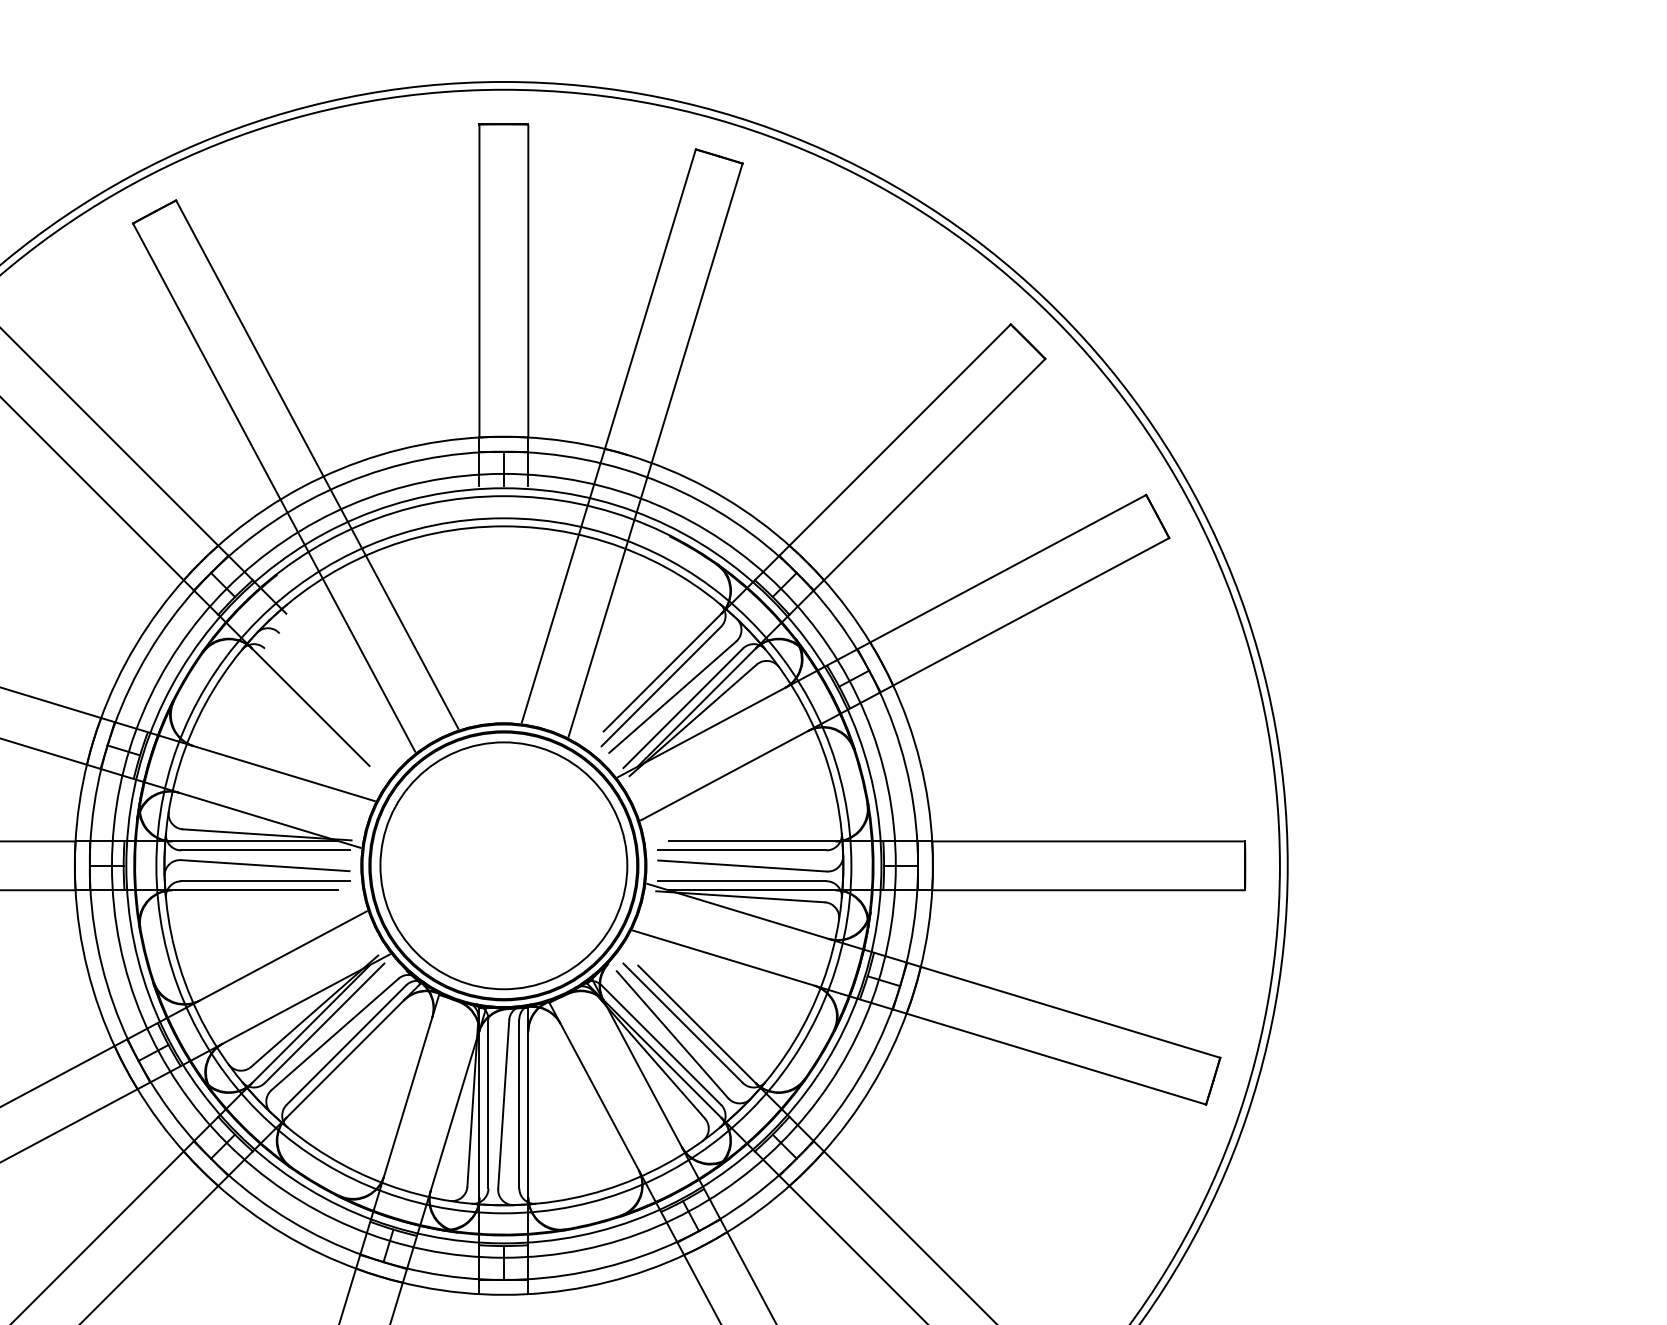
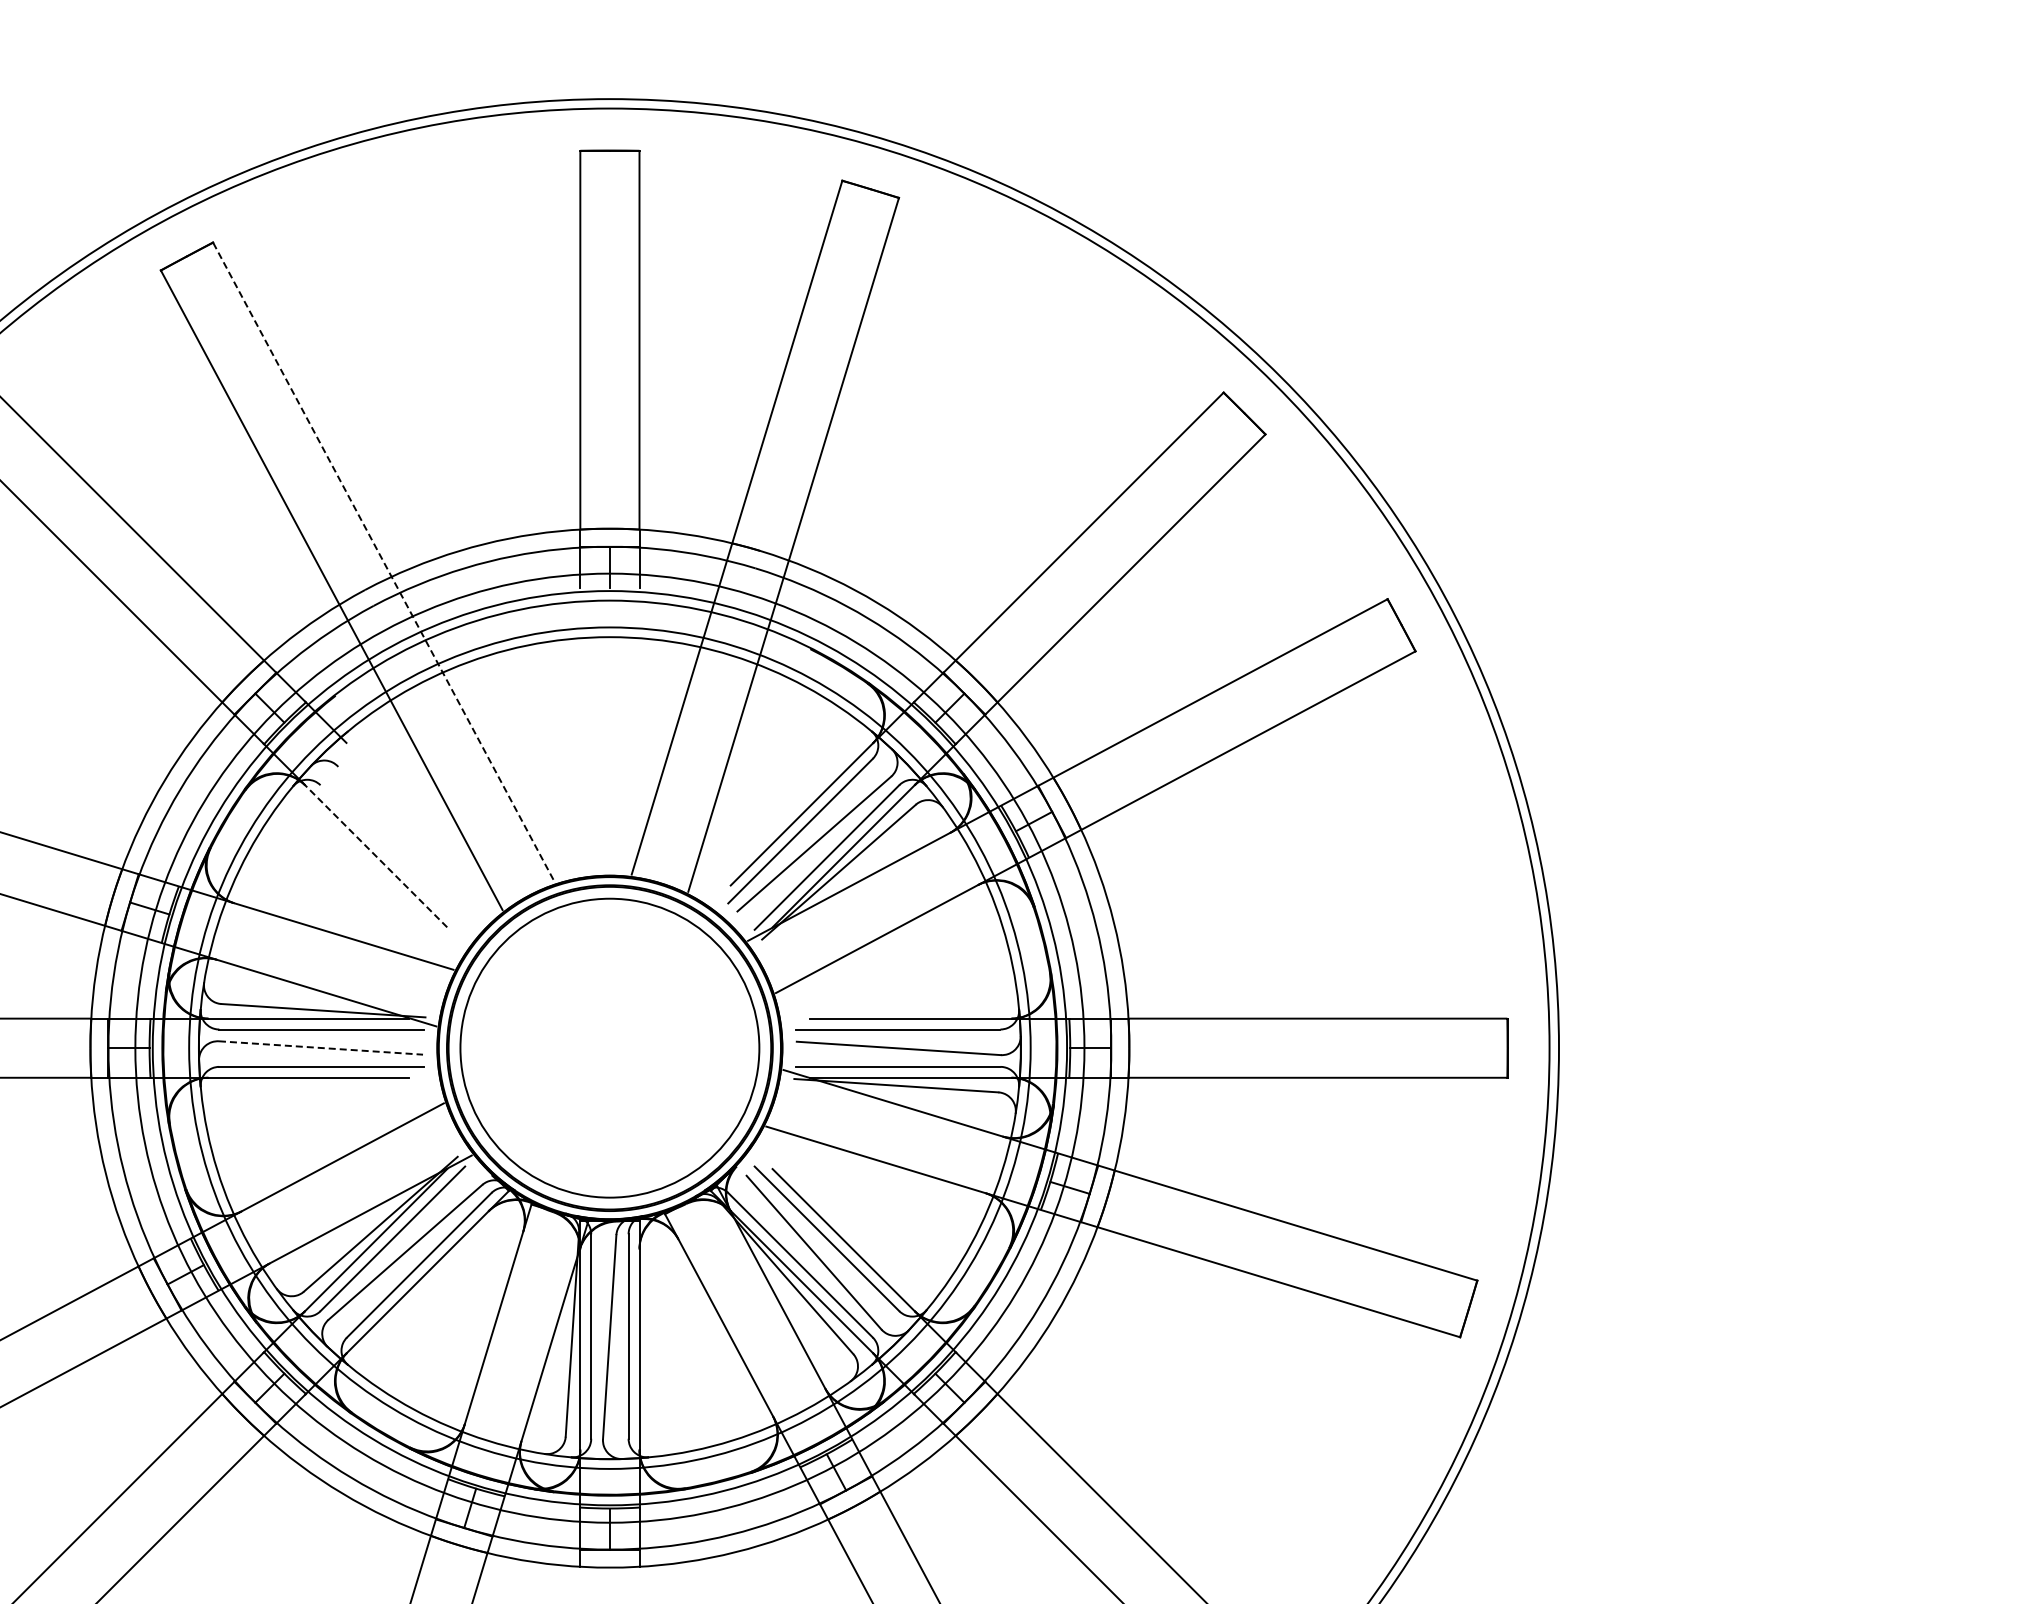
line: (317, 464) -> (384, 562), solid -> dashed
line: (310, 707) -> (375, 856), solid -> dashed
line: (265, 866) -> (321, 1048), solid -> dashed

